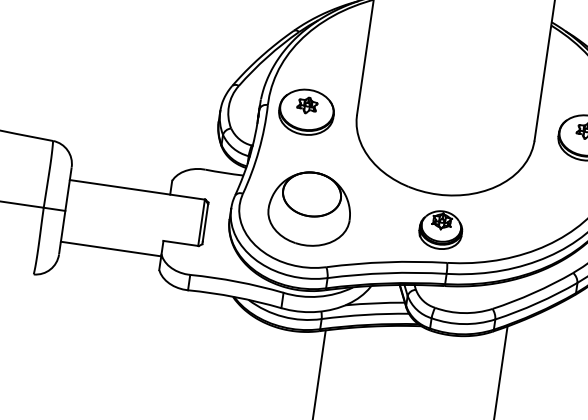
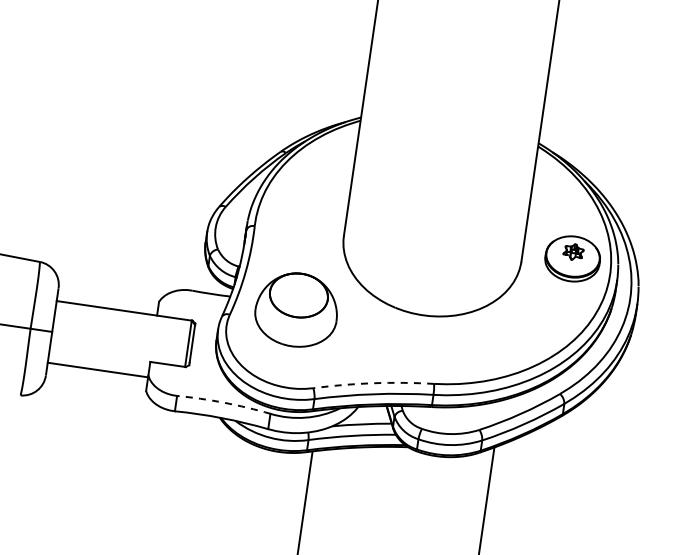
part: (306, 111) -> (293, 232), removed
part: (308, 208) -> (295, 309), moved
part: (440, 229) -> (427, 350), removed
arc: (386, 262) -> (373, 383), solid -> dashed
arc: (237, 281) -> (224, 402), solid -> dashed

